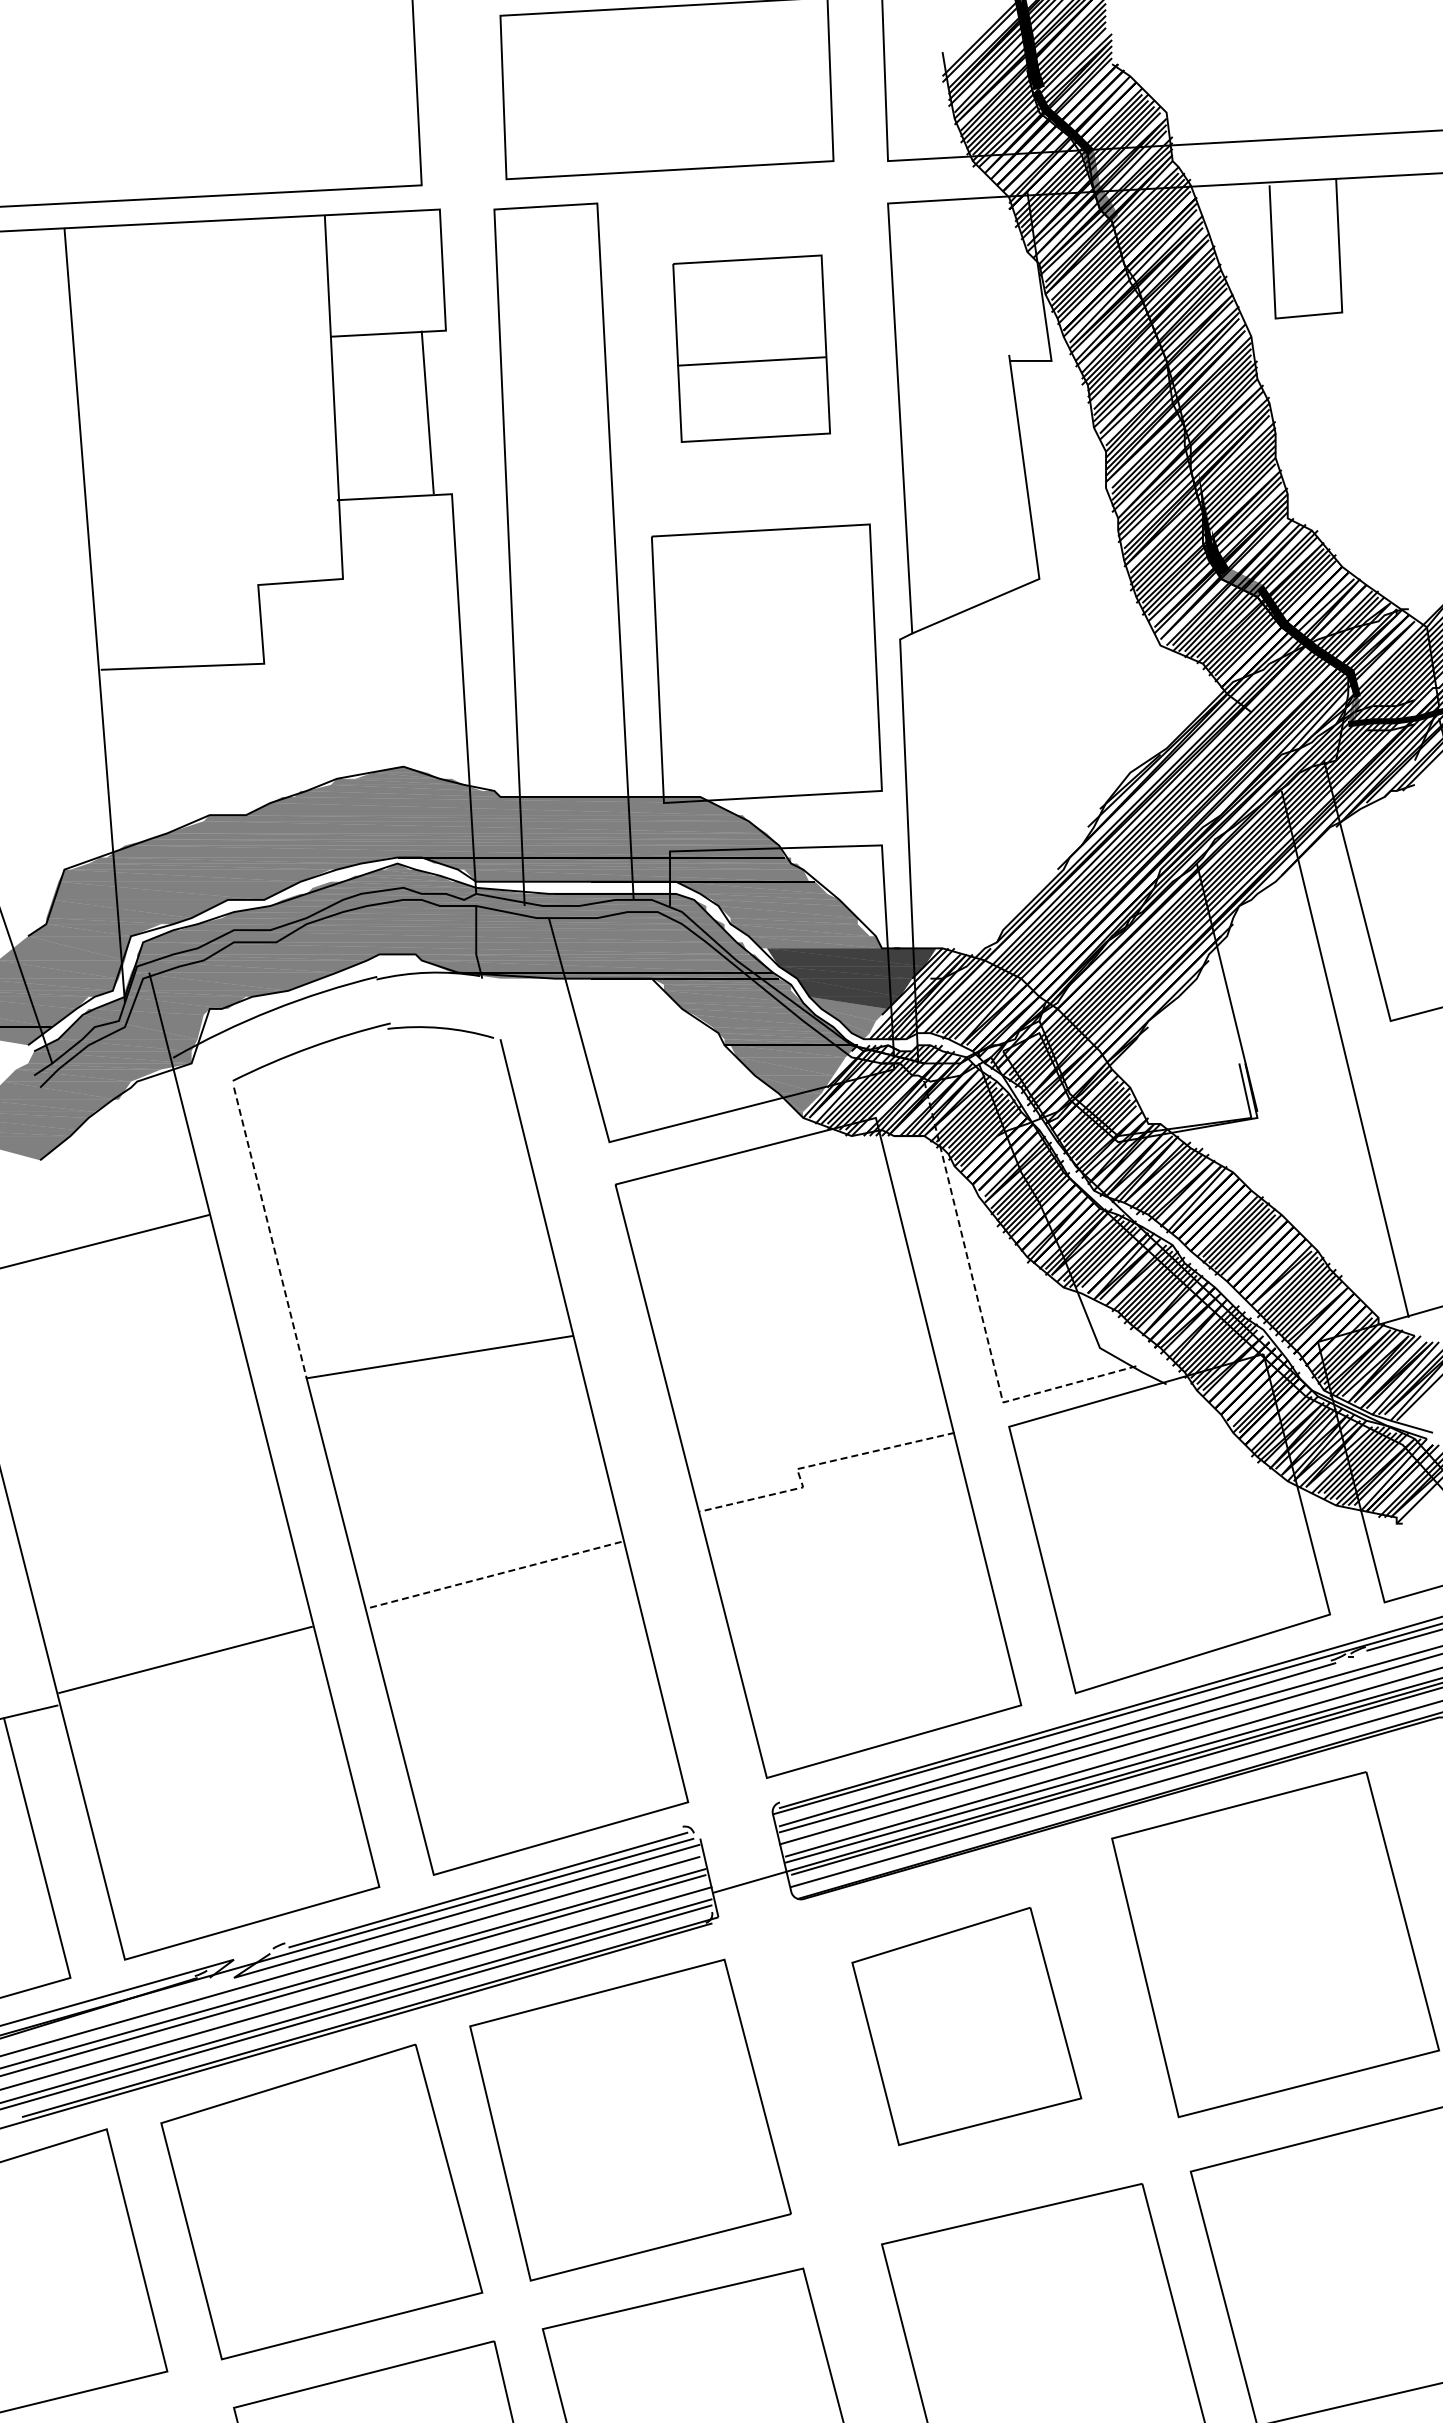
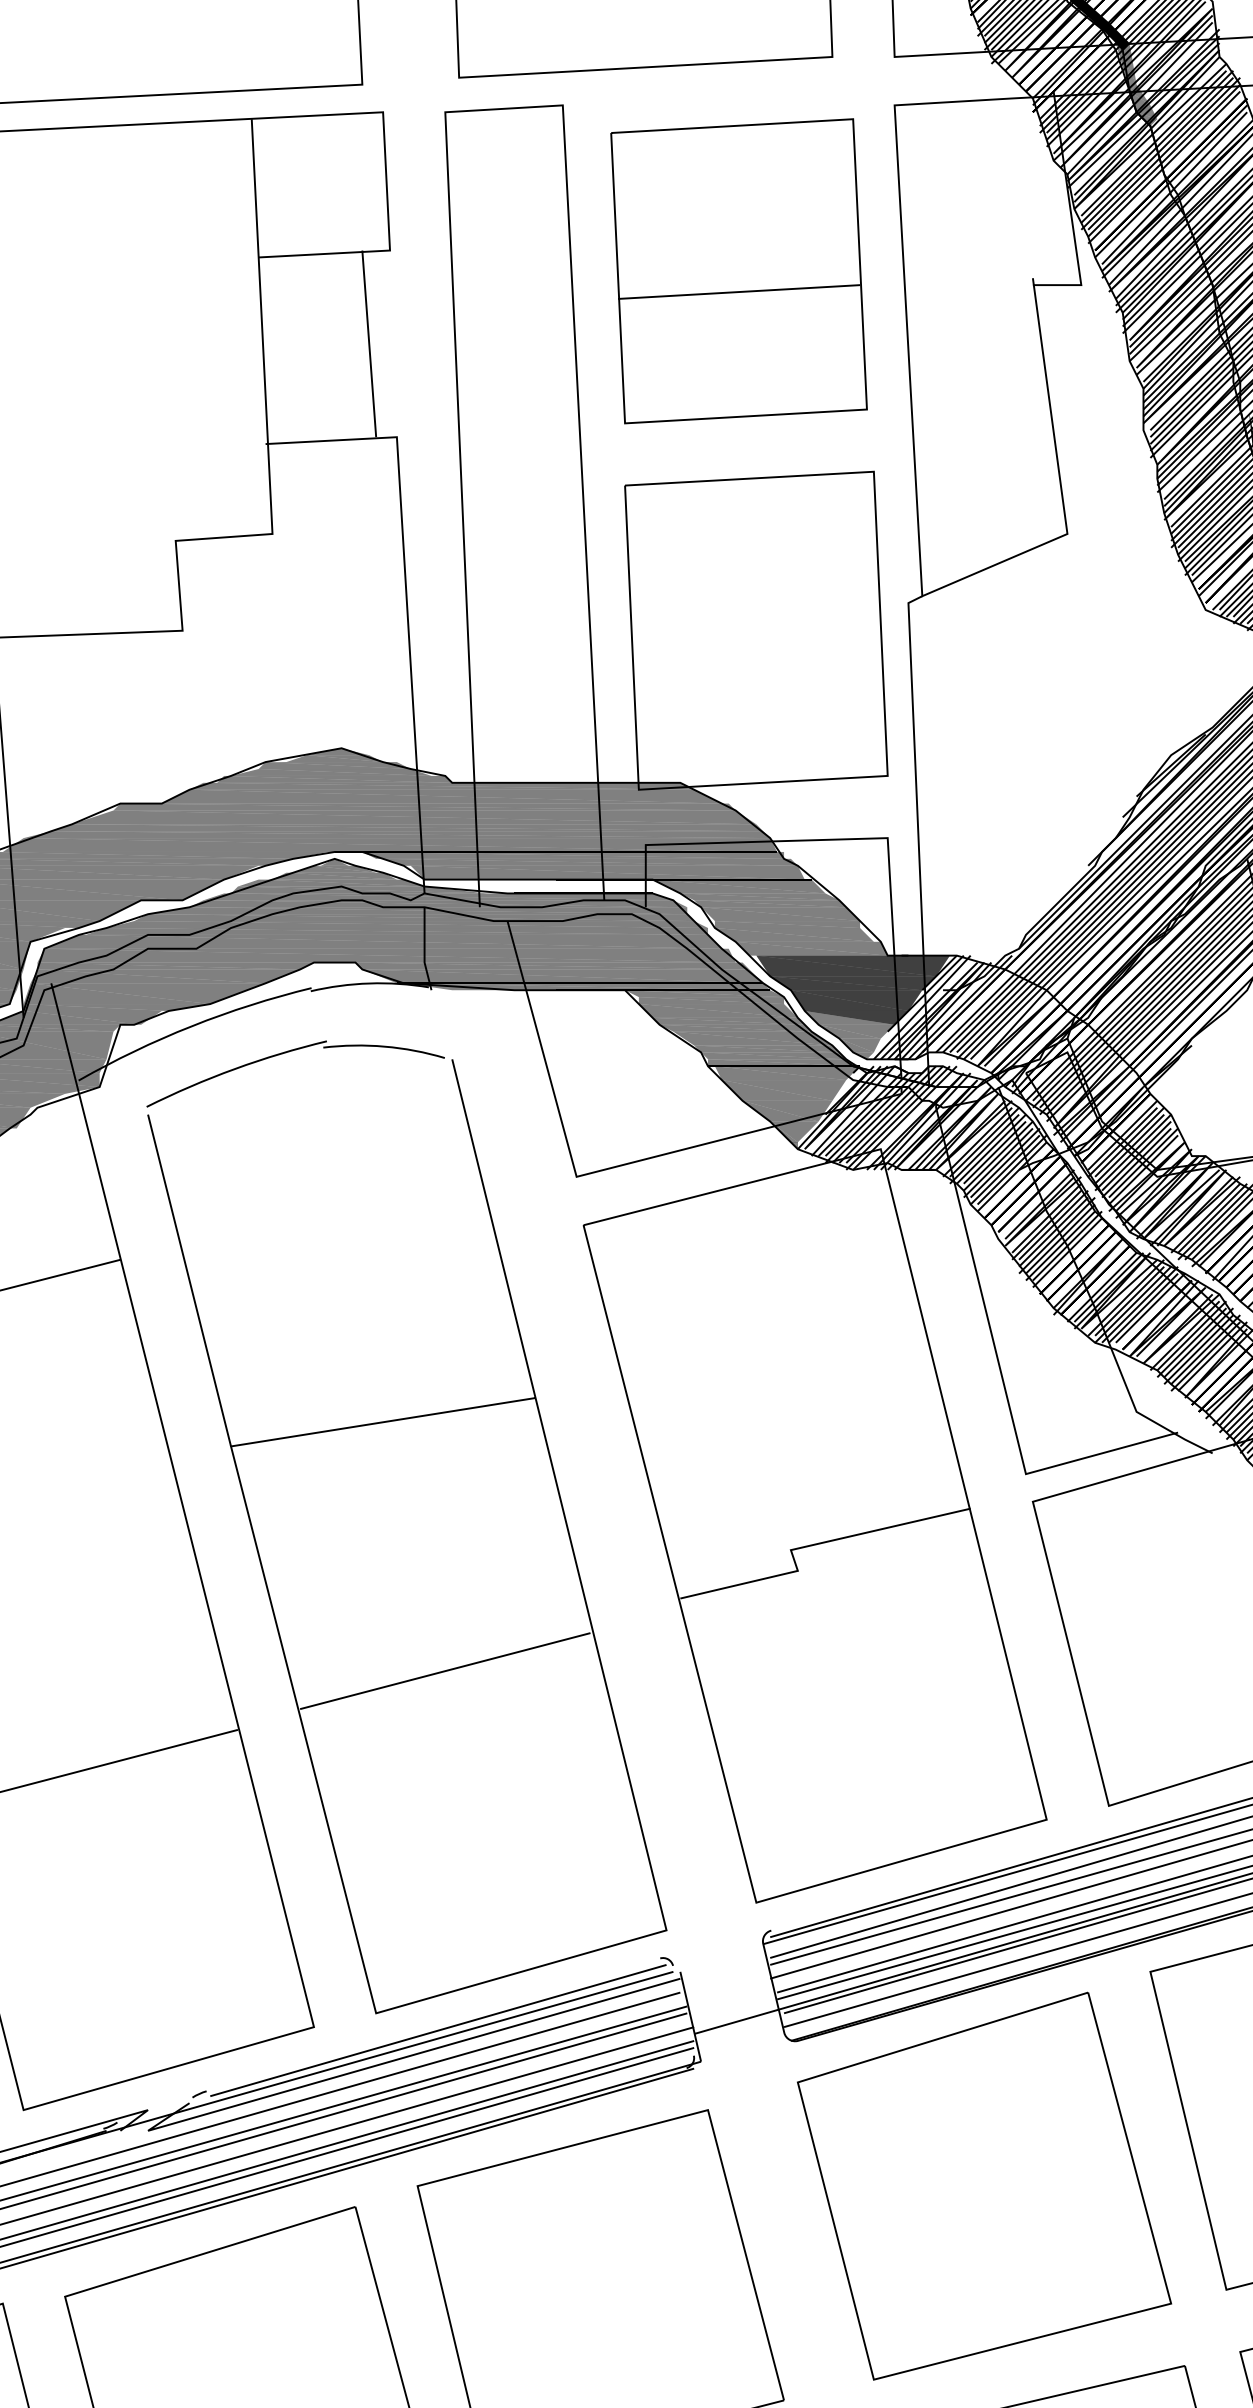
part: (751, 348) -> (738, 270), size x1.43
line: (270, 1232) -> (189, 1279), dashed -> solid
line: (979, 1305) -> (999, 1363), dashed -> solid
line: (813, 1465) -> (809, 1545), dashed -> solid
line: (493, 1575) -> (444, 1671), dashed -> solid
part: (966, 2026) -> (984, 2186), size x1.43

